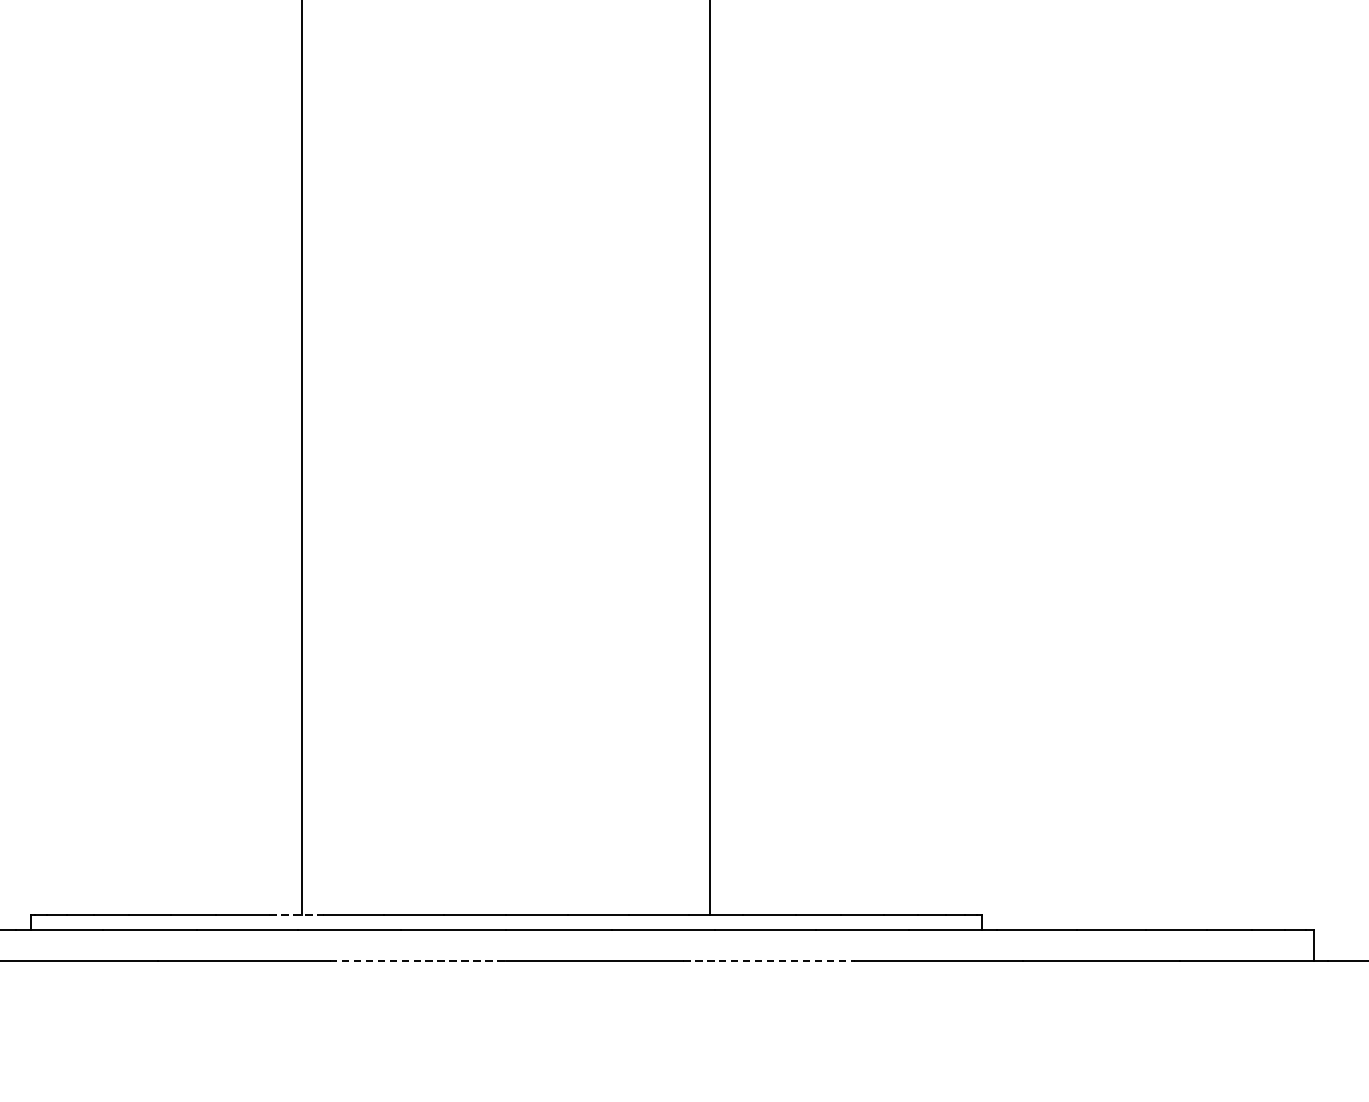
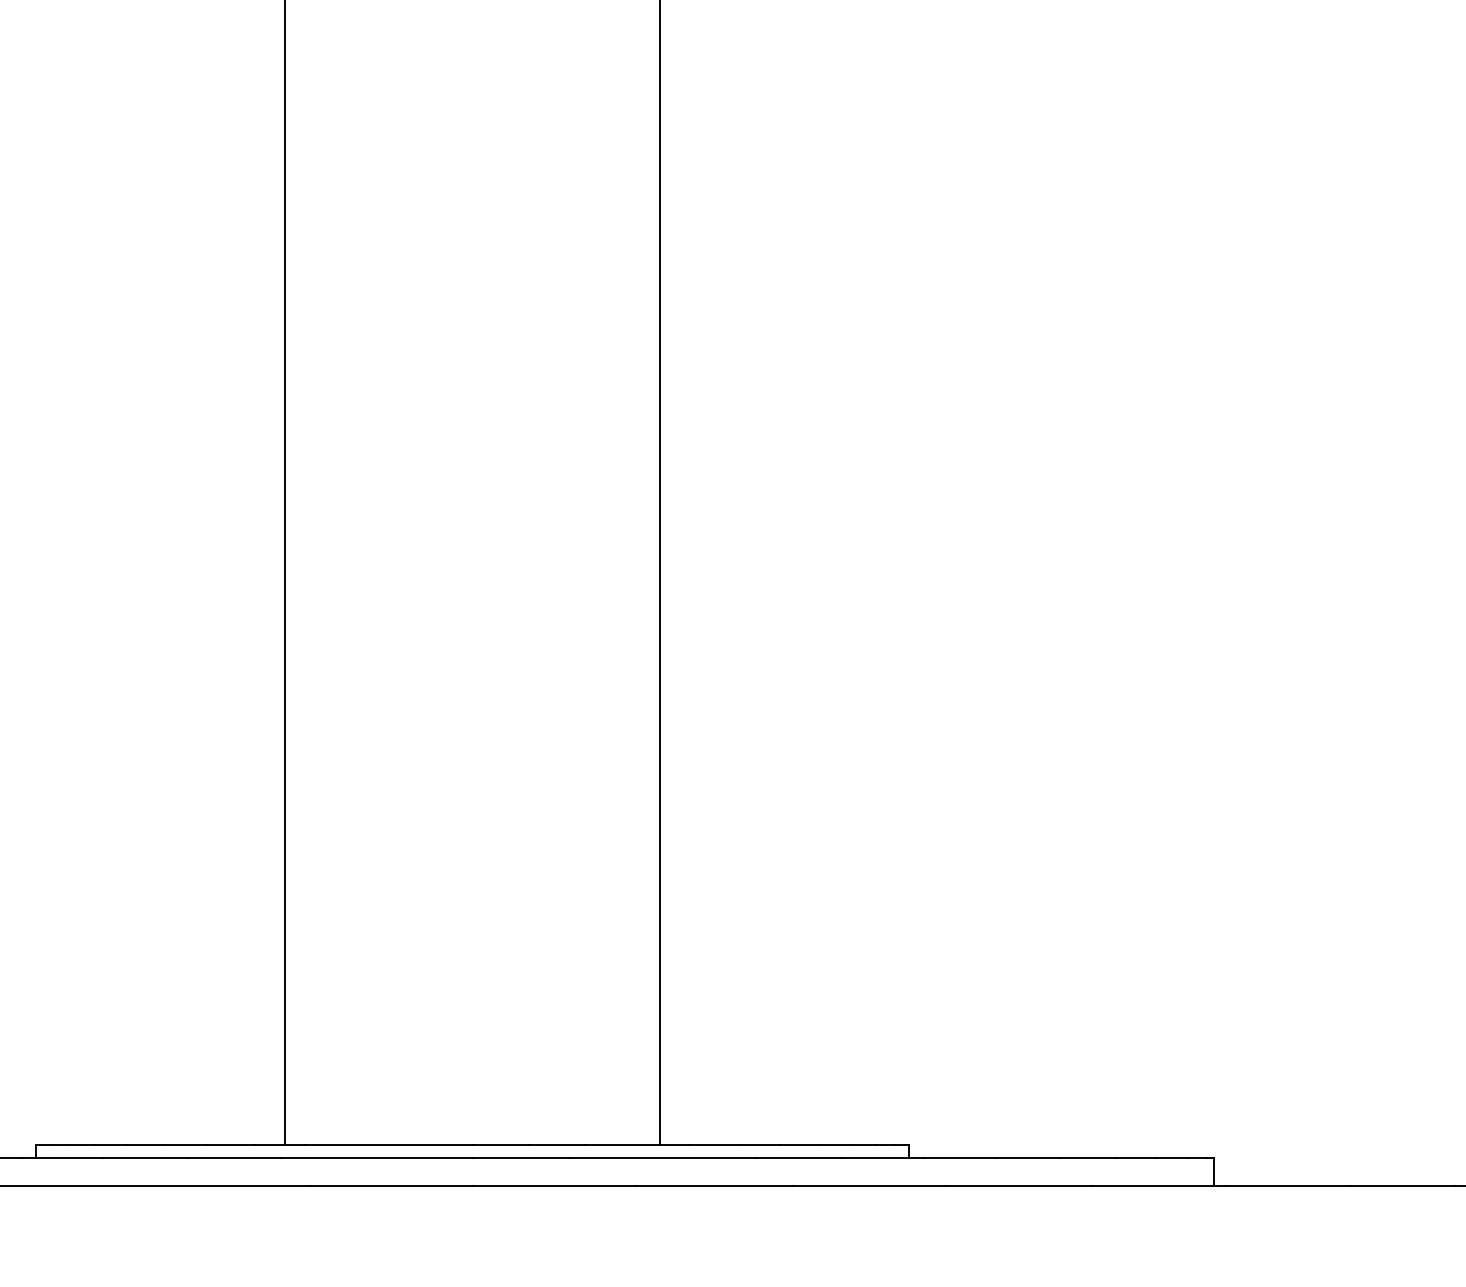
line: (295, 915) -> (279, 1144), dashed -> solid
line: (418, 960) -> (391, 1186), dashed -> solid
line: (768, 960) -> (713, 1186), dashed -> solid

